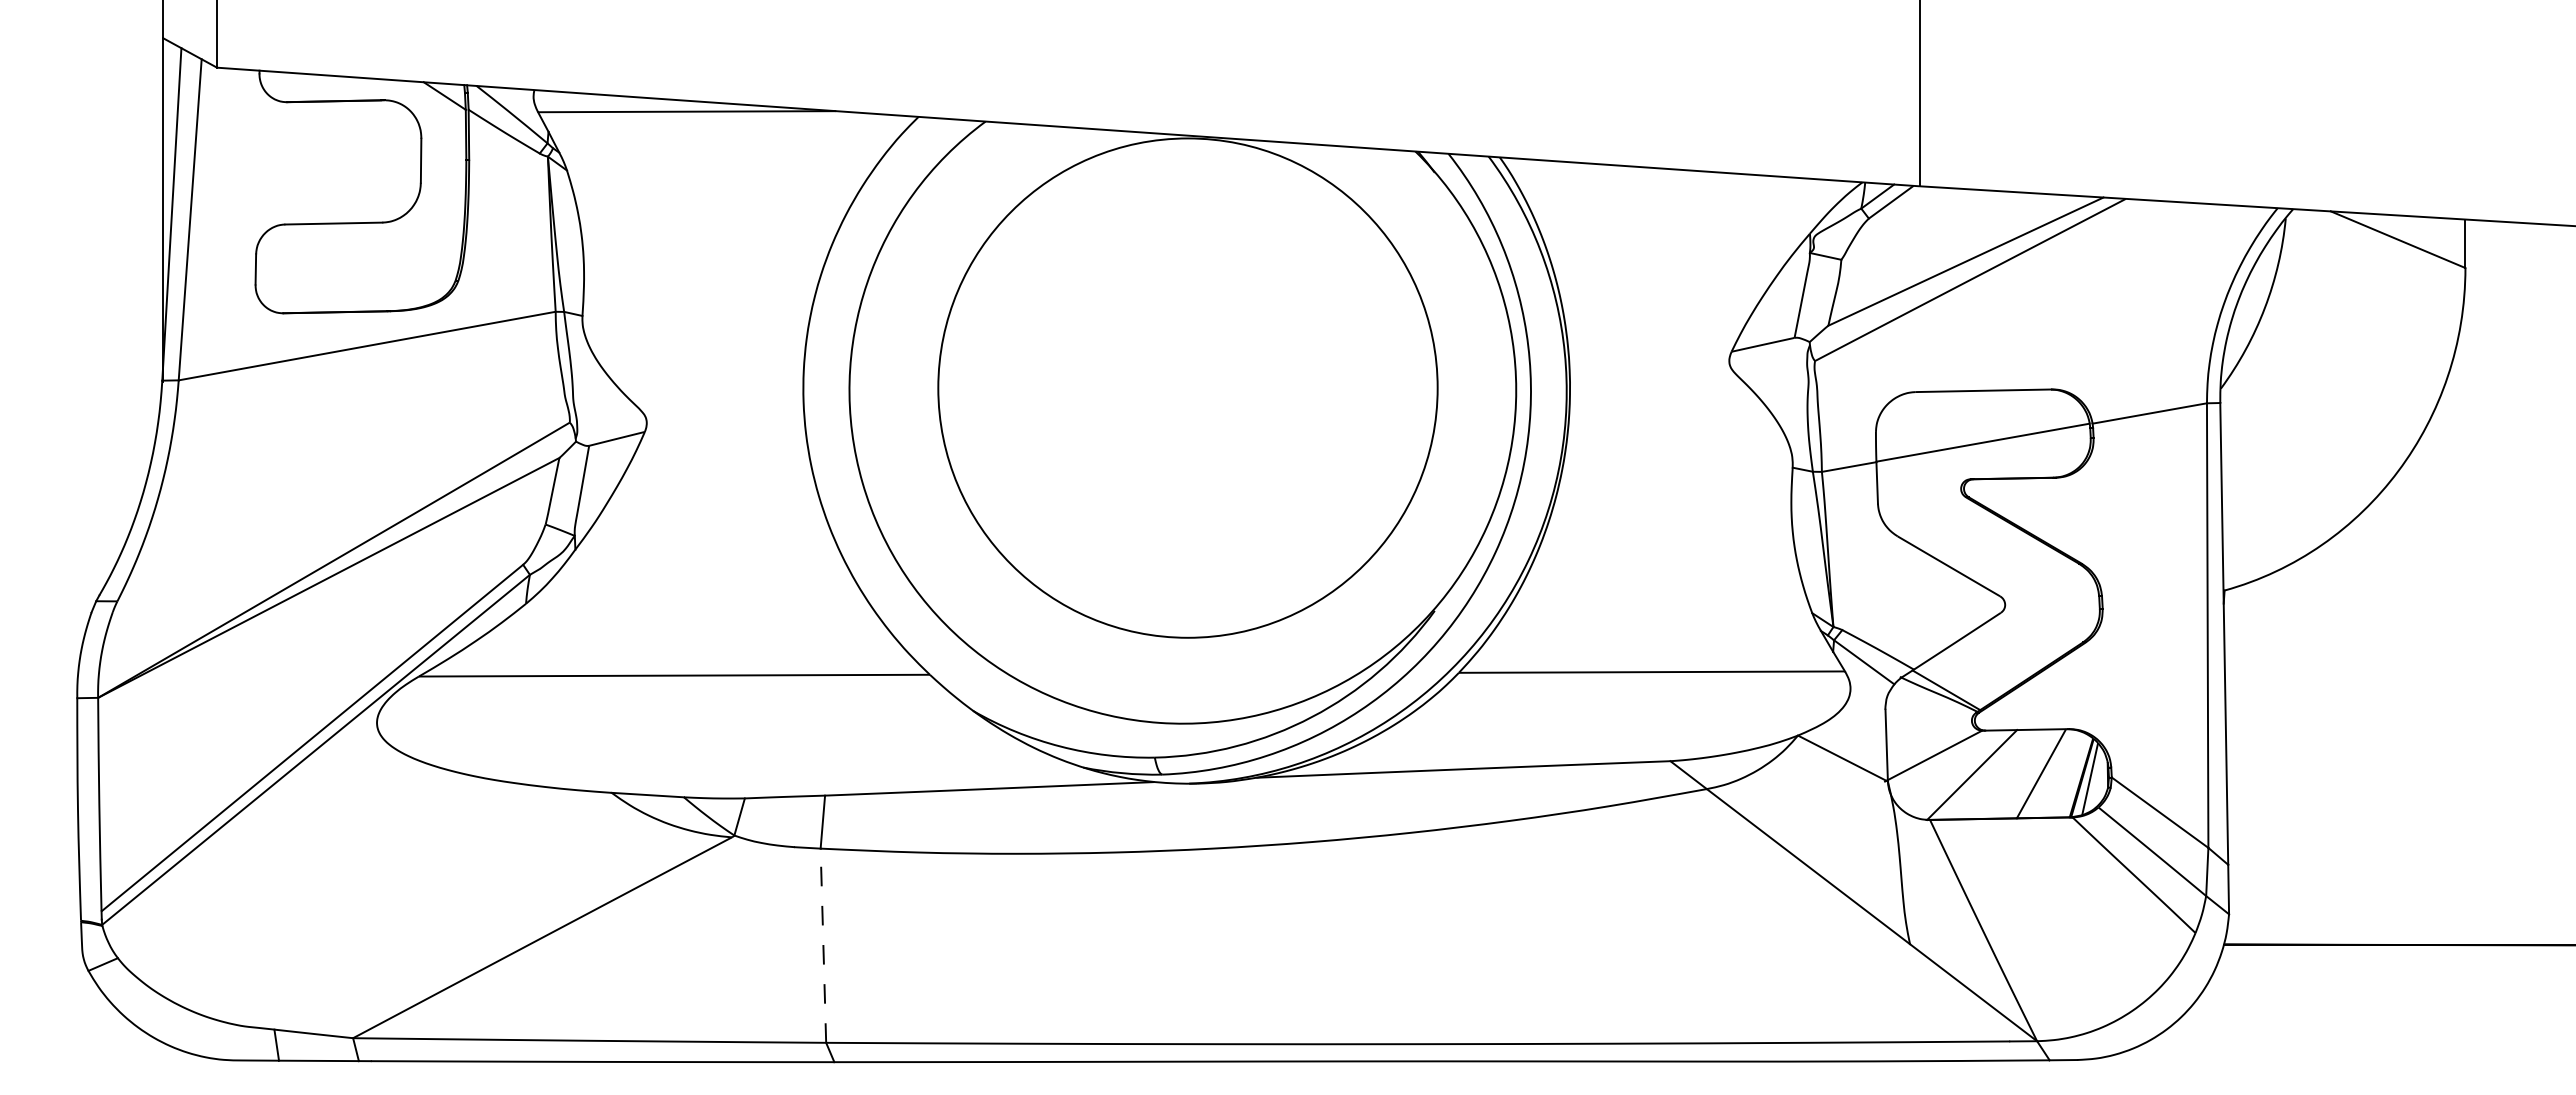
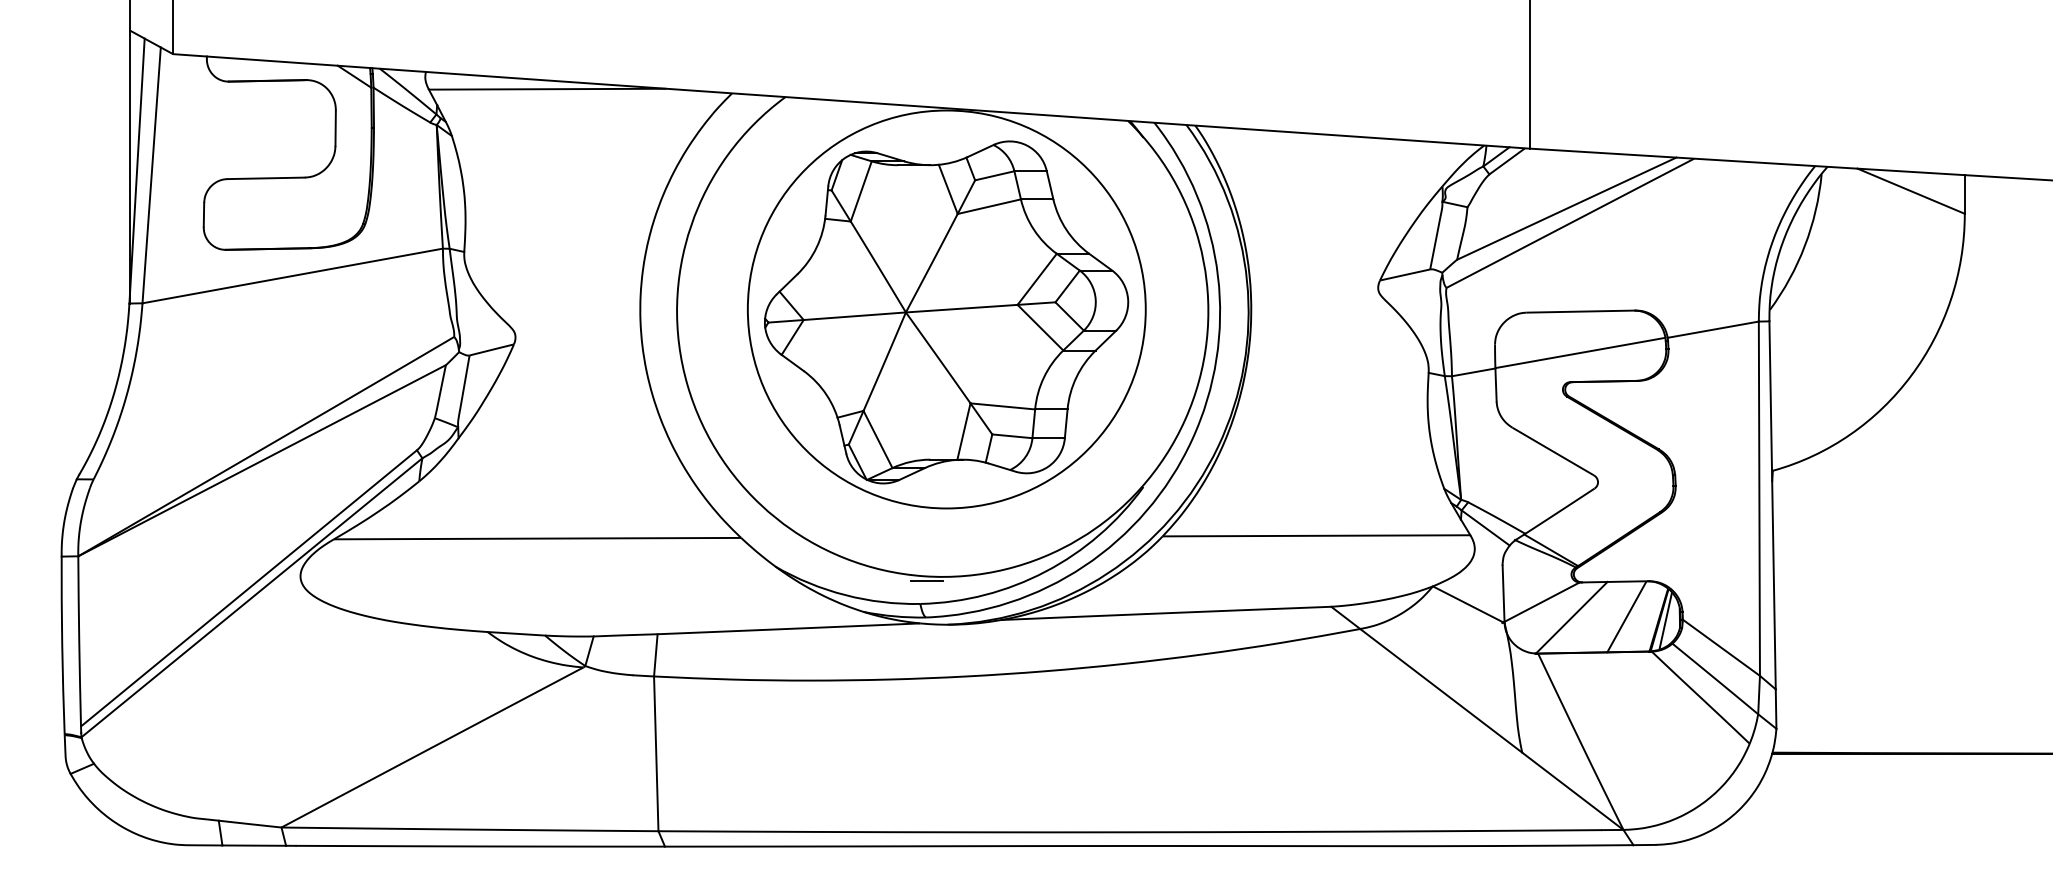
part: (1187, 391) -> (946, 312), added
line: (1162, 729) -> (926, 581), added
line: (823, 945) -> (656, 753), dashed -> solid

